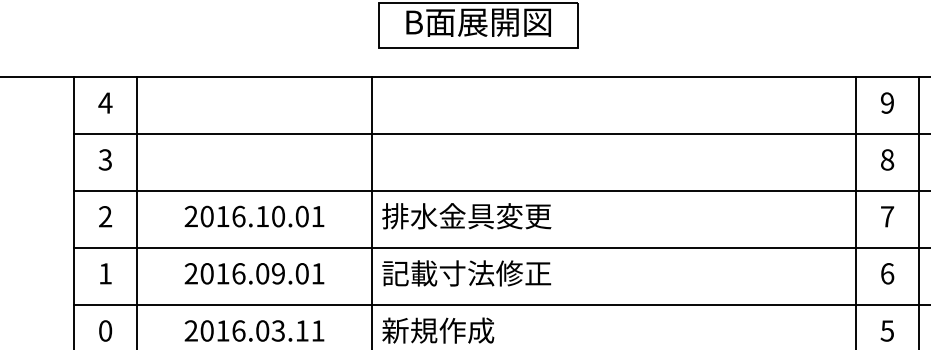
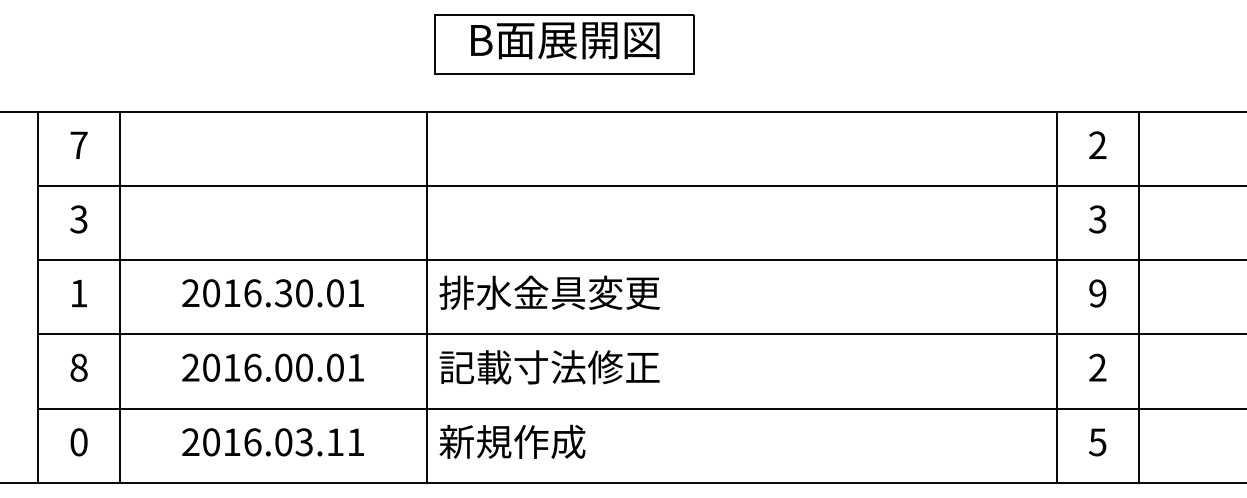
text: (105, 102) -> (78, 144), 4 -> 7
text: (887, 103) -> (1097, 145), 9 -> 2
text: (887, 159) -> (1097, 219), 8 -> 3
text: (105, 216) -> (78, 293), 2 -> 1
text: (261, 216) -> (282, 293), 2016.10.01 -> 2016.30.01
text: (887, 216) -> (1097, 293), 7 -> 9
text: (105, 273) -> (78, 367), 1 -> 8
text: (277, 273) -> (303, 367), 2016.09.01 -> 2016.00.01
text: (887, 273) -> (1097, 367), 6 -> 2

